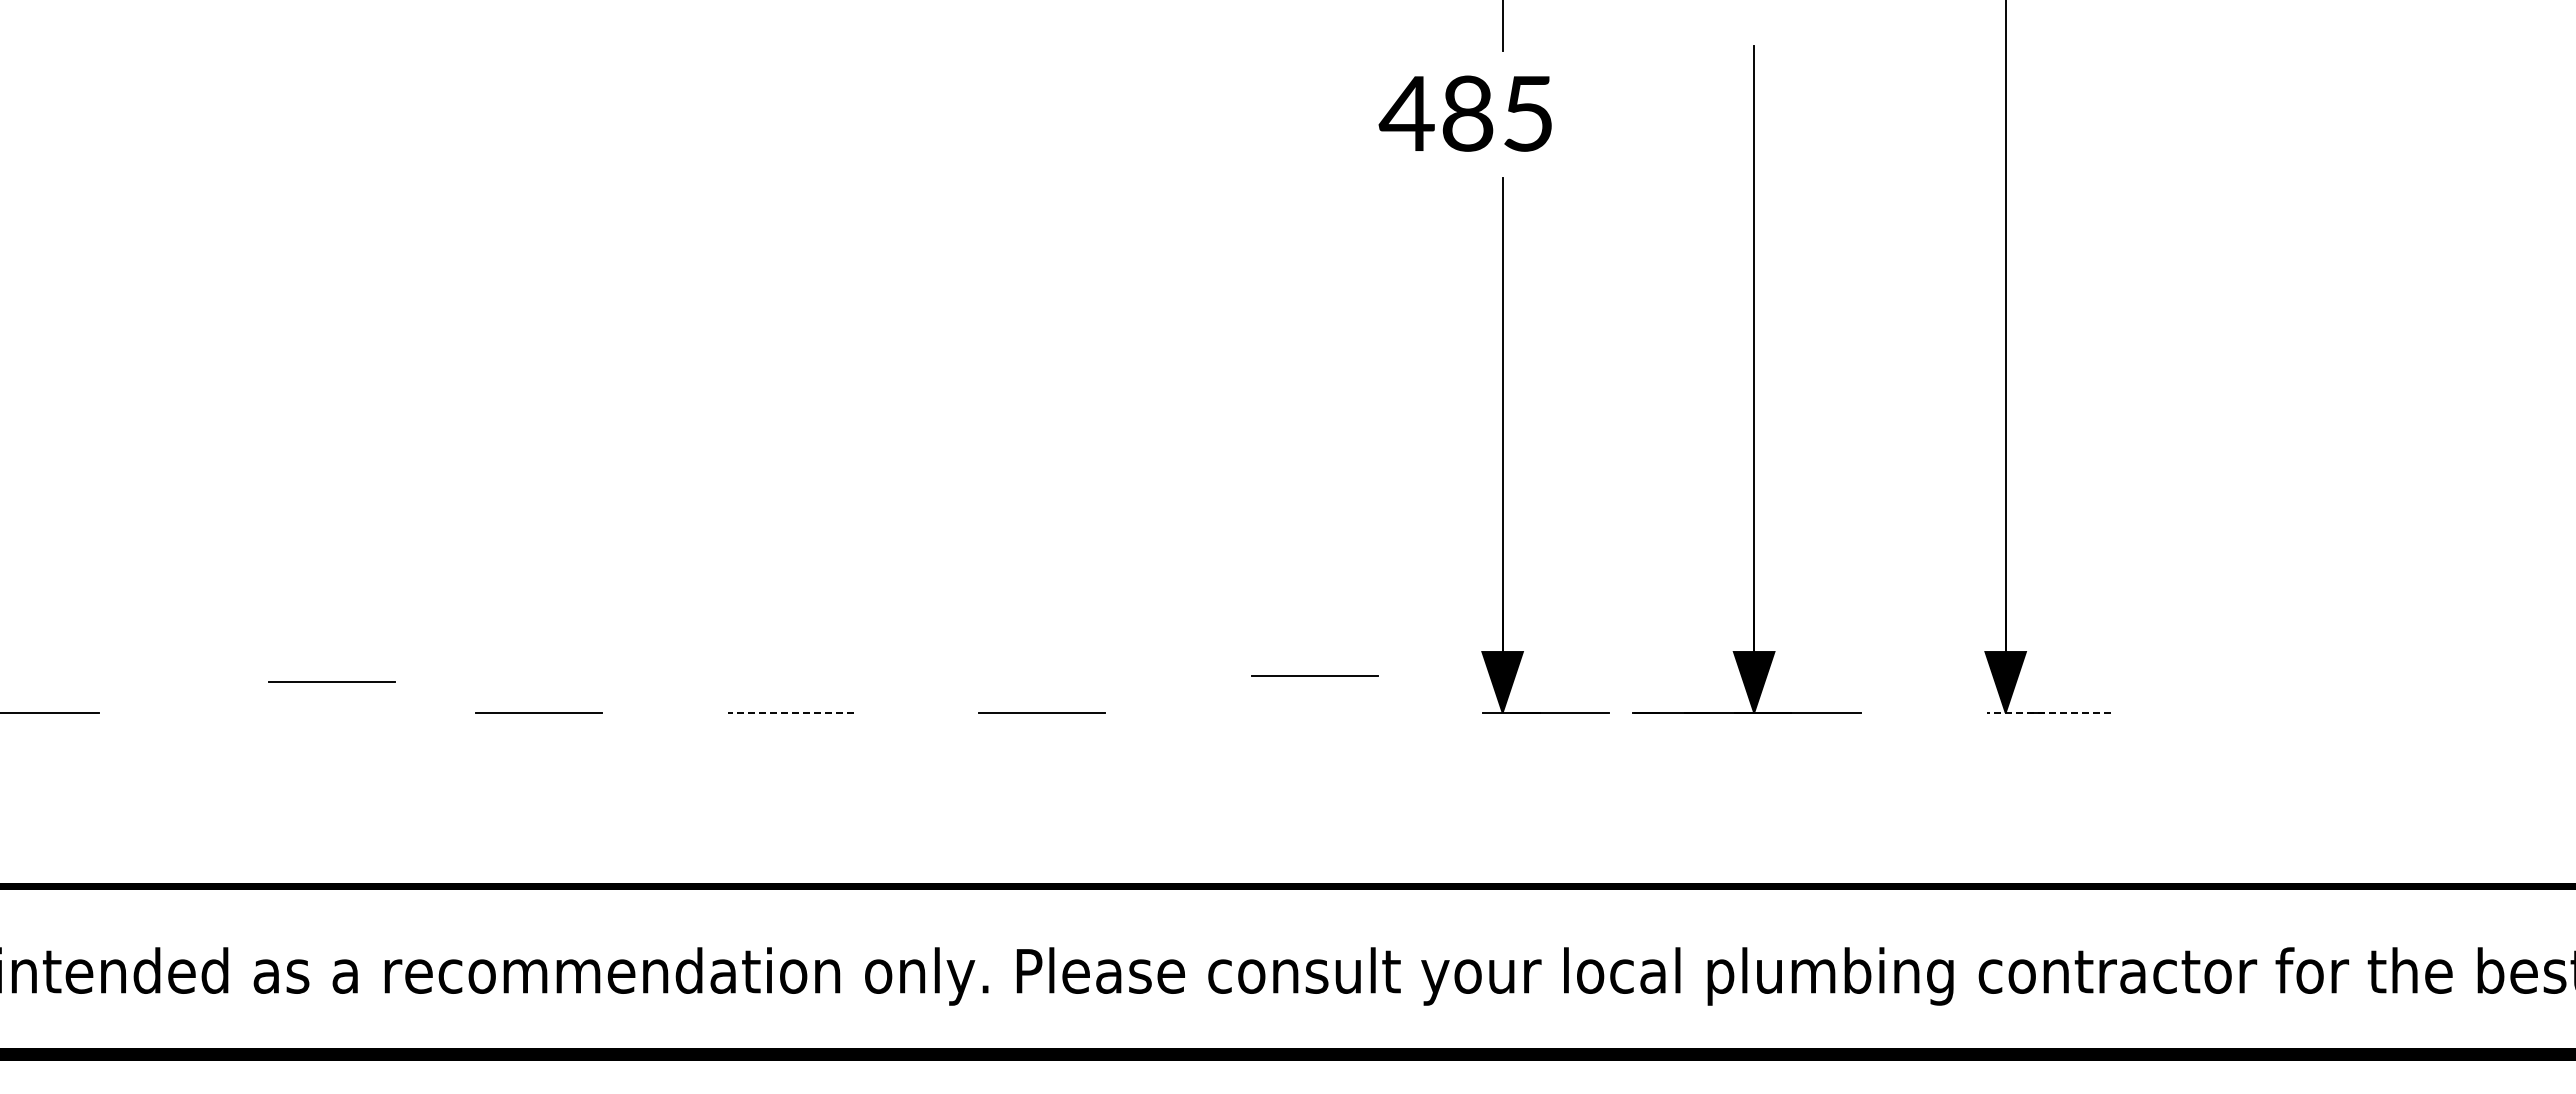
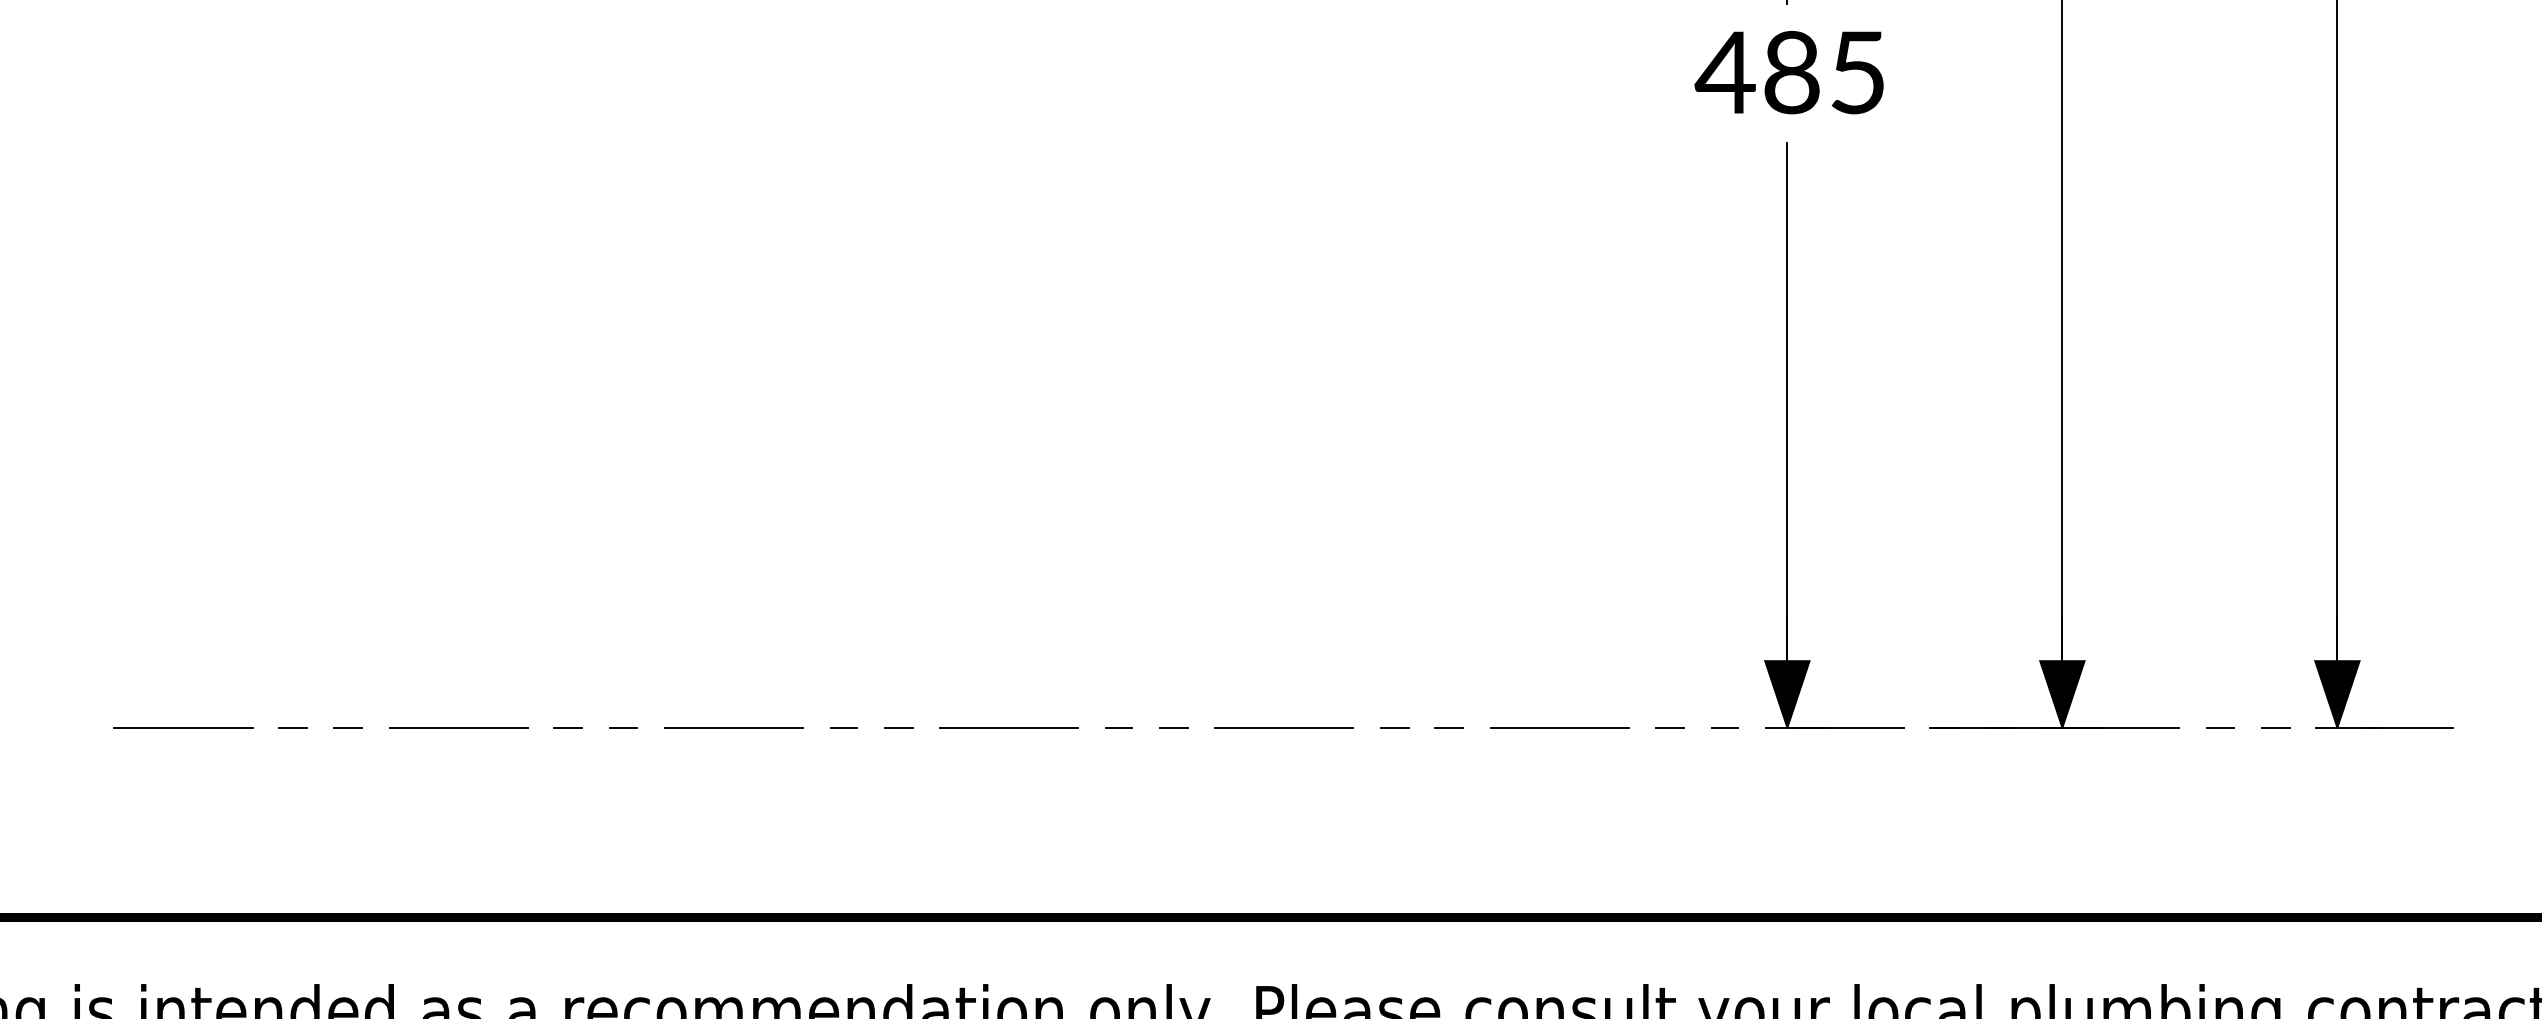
text: (1464, 113) -> (1788, 72), moved
line: (1314, 675) -> (1559, 727), moved
line: (331, 681) -> (458, 727), moved
line: (136, 712) -> (293, 727), added
line: (186, 712) -> (348, 727), added
line: (387, 712) -> (568, 727), added
line: (438, 712) -> (623, 727), added
line: (639, 712) -> (843, 727), added
line: (690, 712) -> (899, 727), added
line: (790, 712) -> (1008, 727), dashed -> solid
line: (891, 712) -> (1119, 727), added
line: (941, 712) -> (1173, 727), added
line: (1143, 712) -> (1394, 727), added
line: (1193, 712) -> (1449, 727), added
line: (1394, 712) -> (1669, 727), added
line: (1445, 712) -> (1724, 727), added
line: (1898, 712) -> (2220, 727), added
line: (1948, 712) -> (2274, 727), added
line: (2048, 712) -> (2384, 727), dashed -> solid

